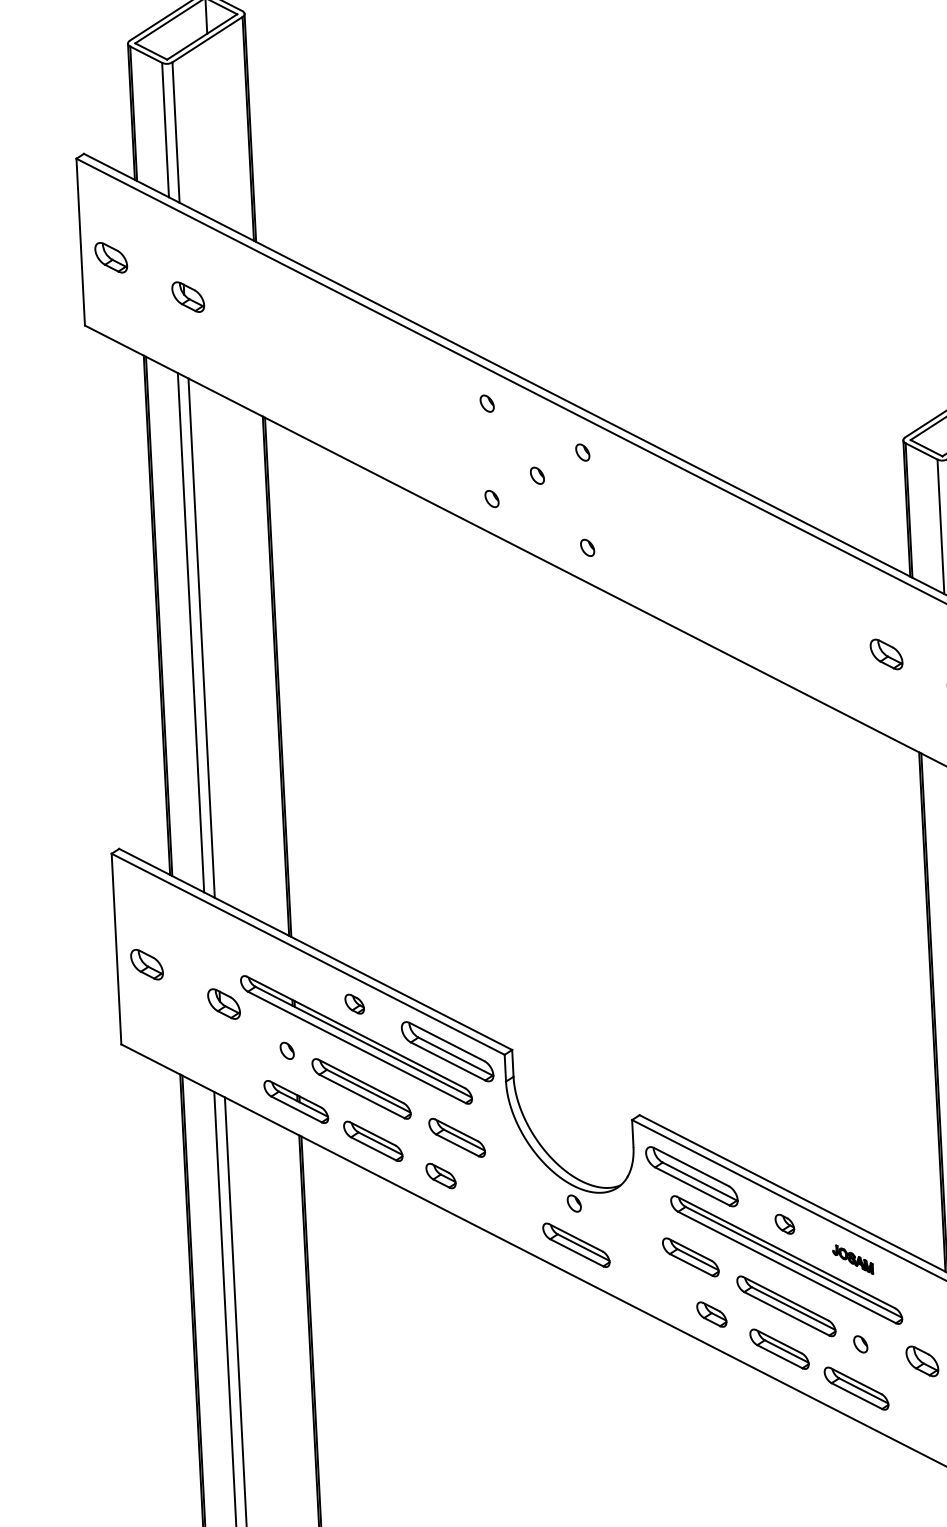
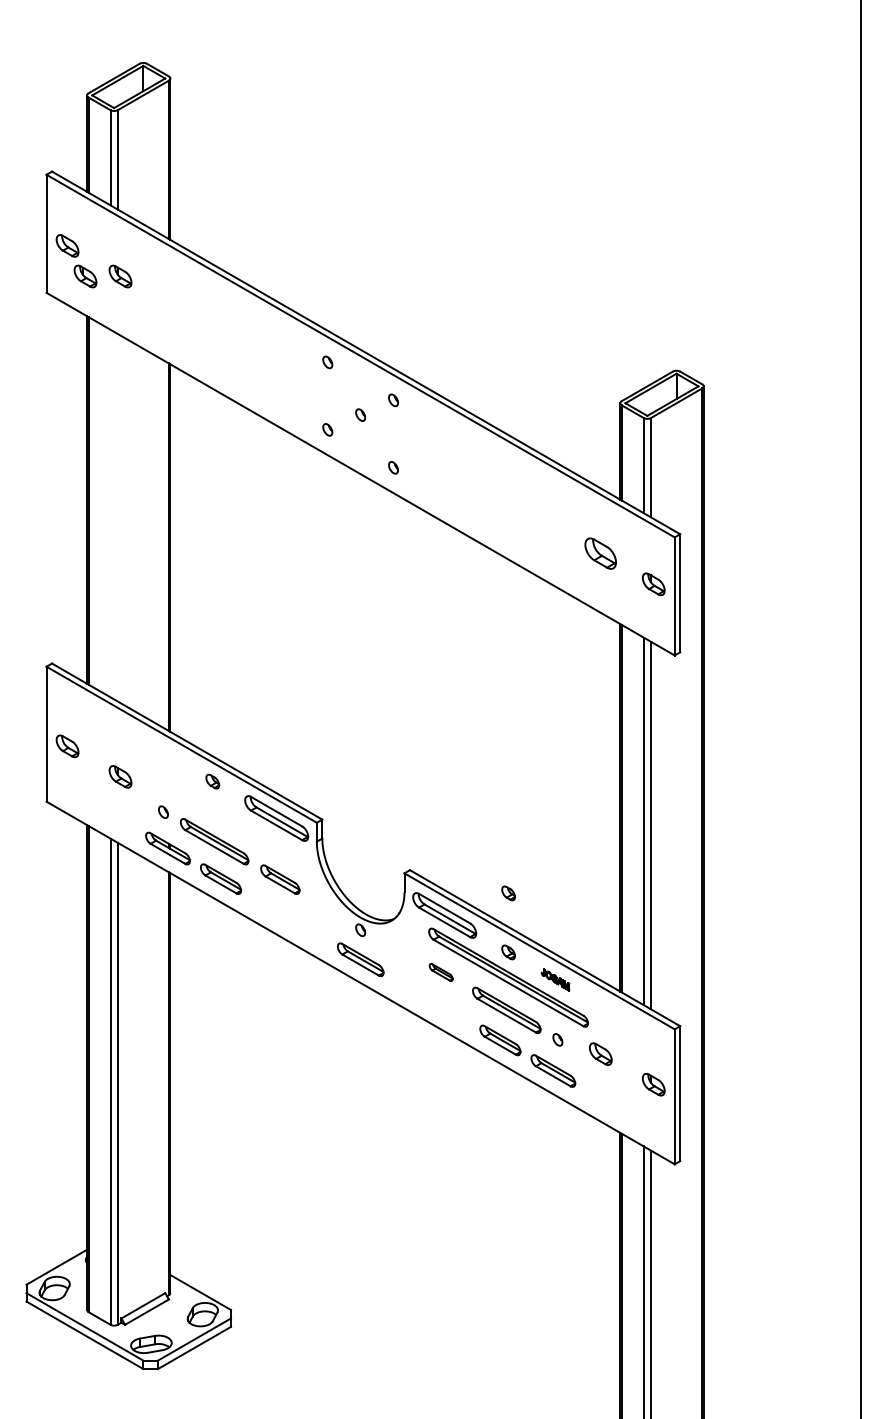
part: (138, 299) -> (85, 276), added
line: (191, 632) -> (110, 513), removed
line: (201, 637) -> (117, 517), removed
part: (886, 654) -> (600, 553), size x1.4
part: (356, 1039) -> (212, 806), removed
part: (780, 1141) -> (508, 893), added
part: (440, 1175) -> (267, 905), removed
part: (691, 1257) -> (441, 972), size x0.6
part: (711, 1314) -> (453, 1013), removed

